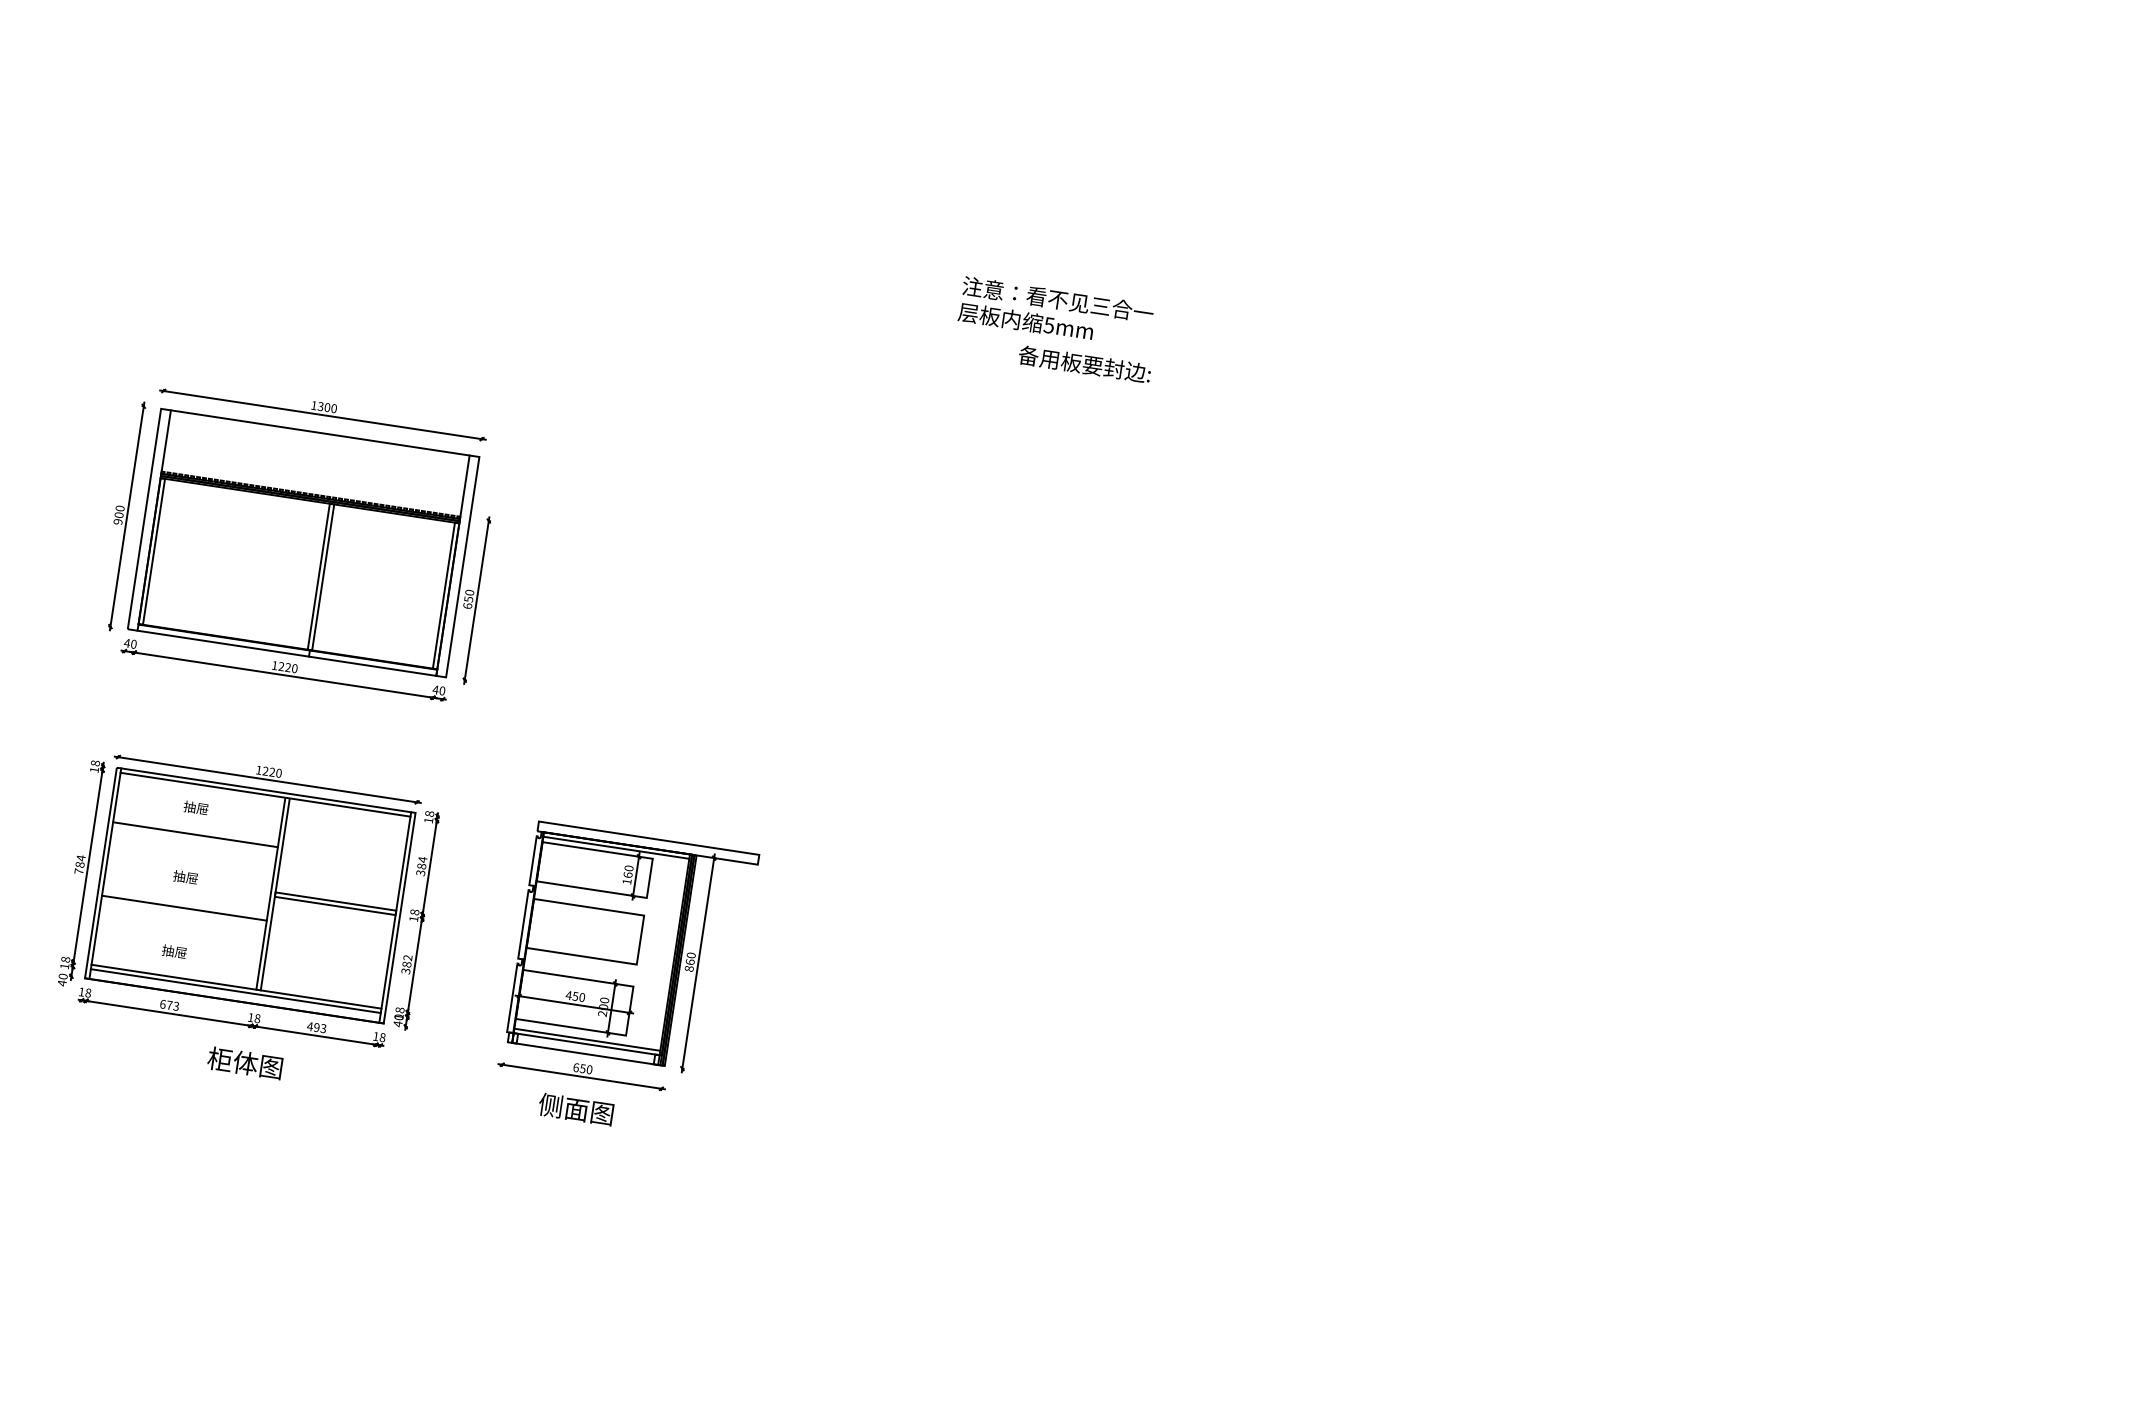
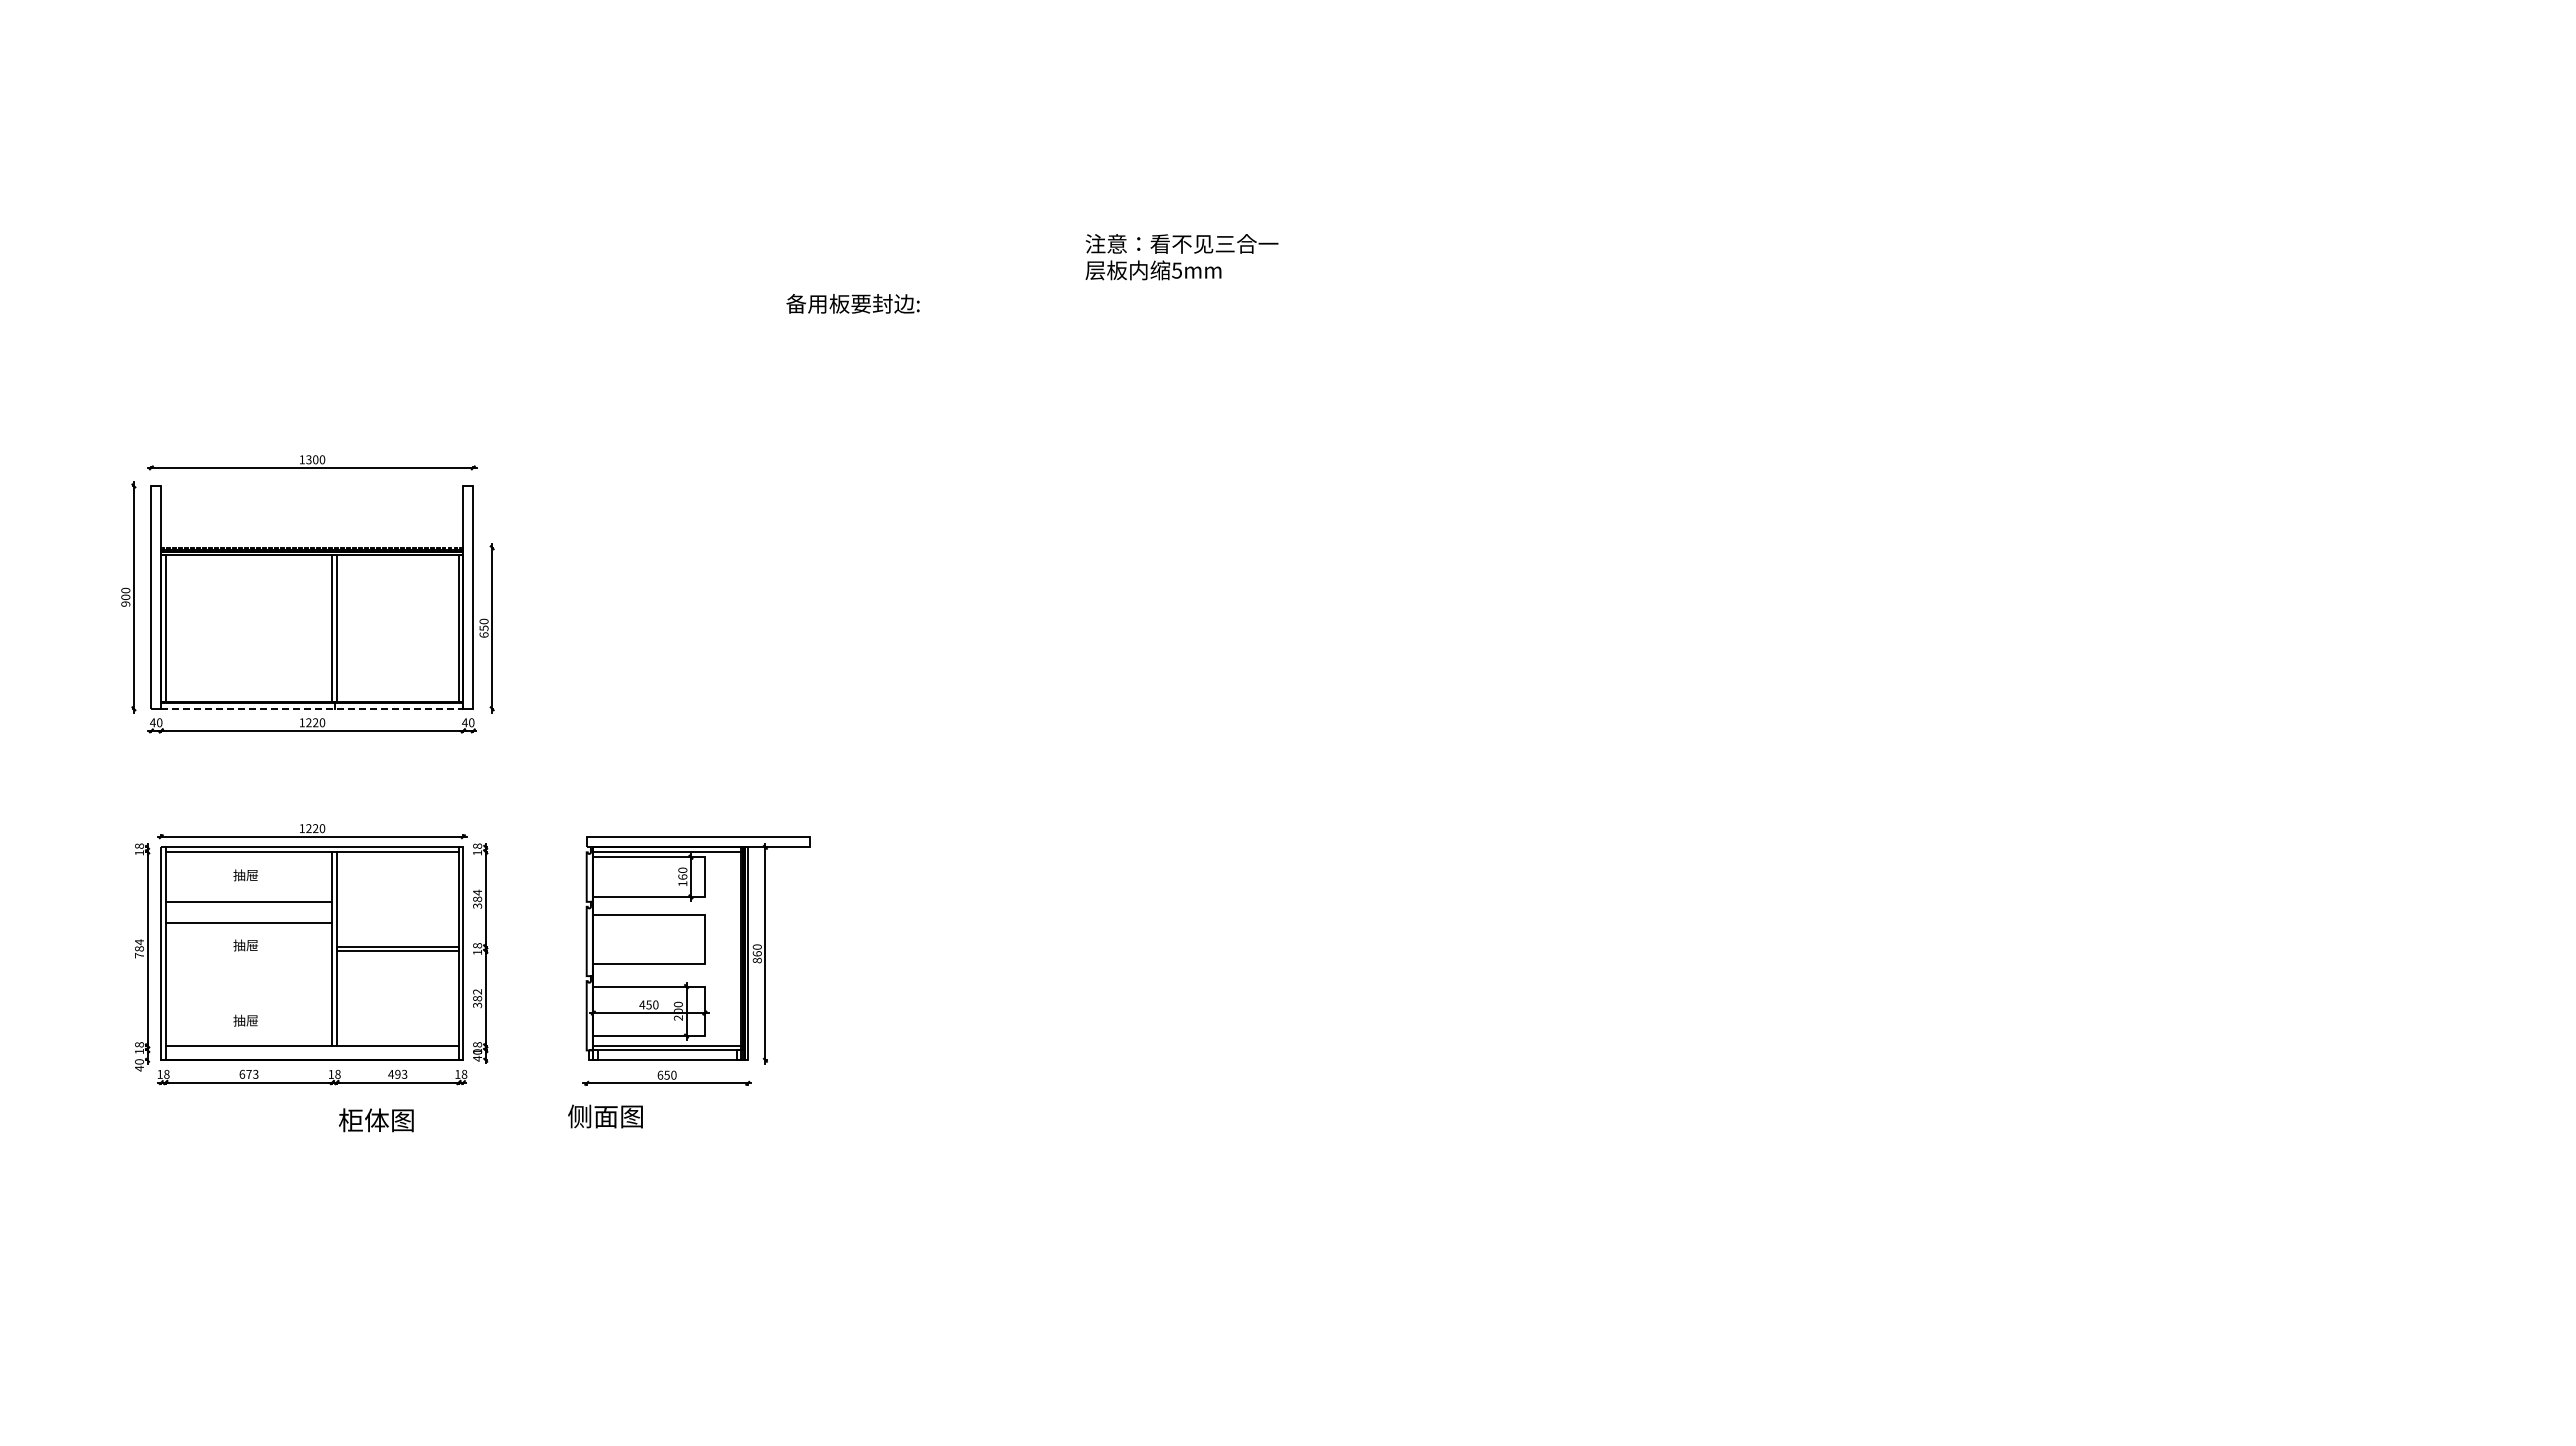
text: (1055, 313) -> (1181, 257), moved
text: (1084, 364) -> (852, 303), moved
line: (320, 432) -> (312, 485), removed
line: (287, 653) -> (312, 708), solid -> dashed
line: (183, 908) -> (248, 923), moved
line: (234, 991) -> (311, 1050), removed
text: (245, 1063) -> (376, 1120), moved
text: (576, 1109) -> (605, 1116), moved

